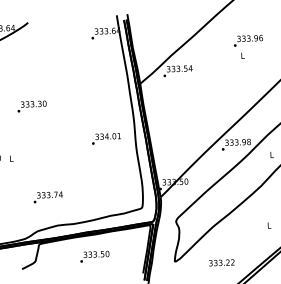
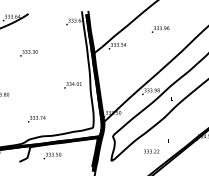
text: (31, 106) -> (28, 53), moved
text: (94, 255) -> (52, 155), moved
text: (221, 262) -> (151, 151), moved

